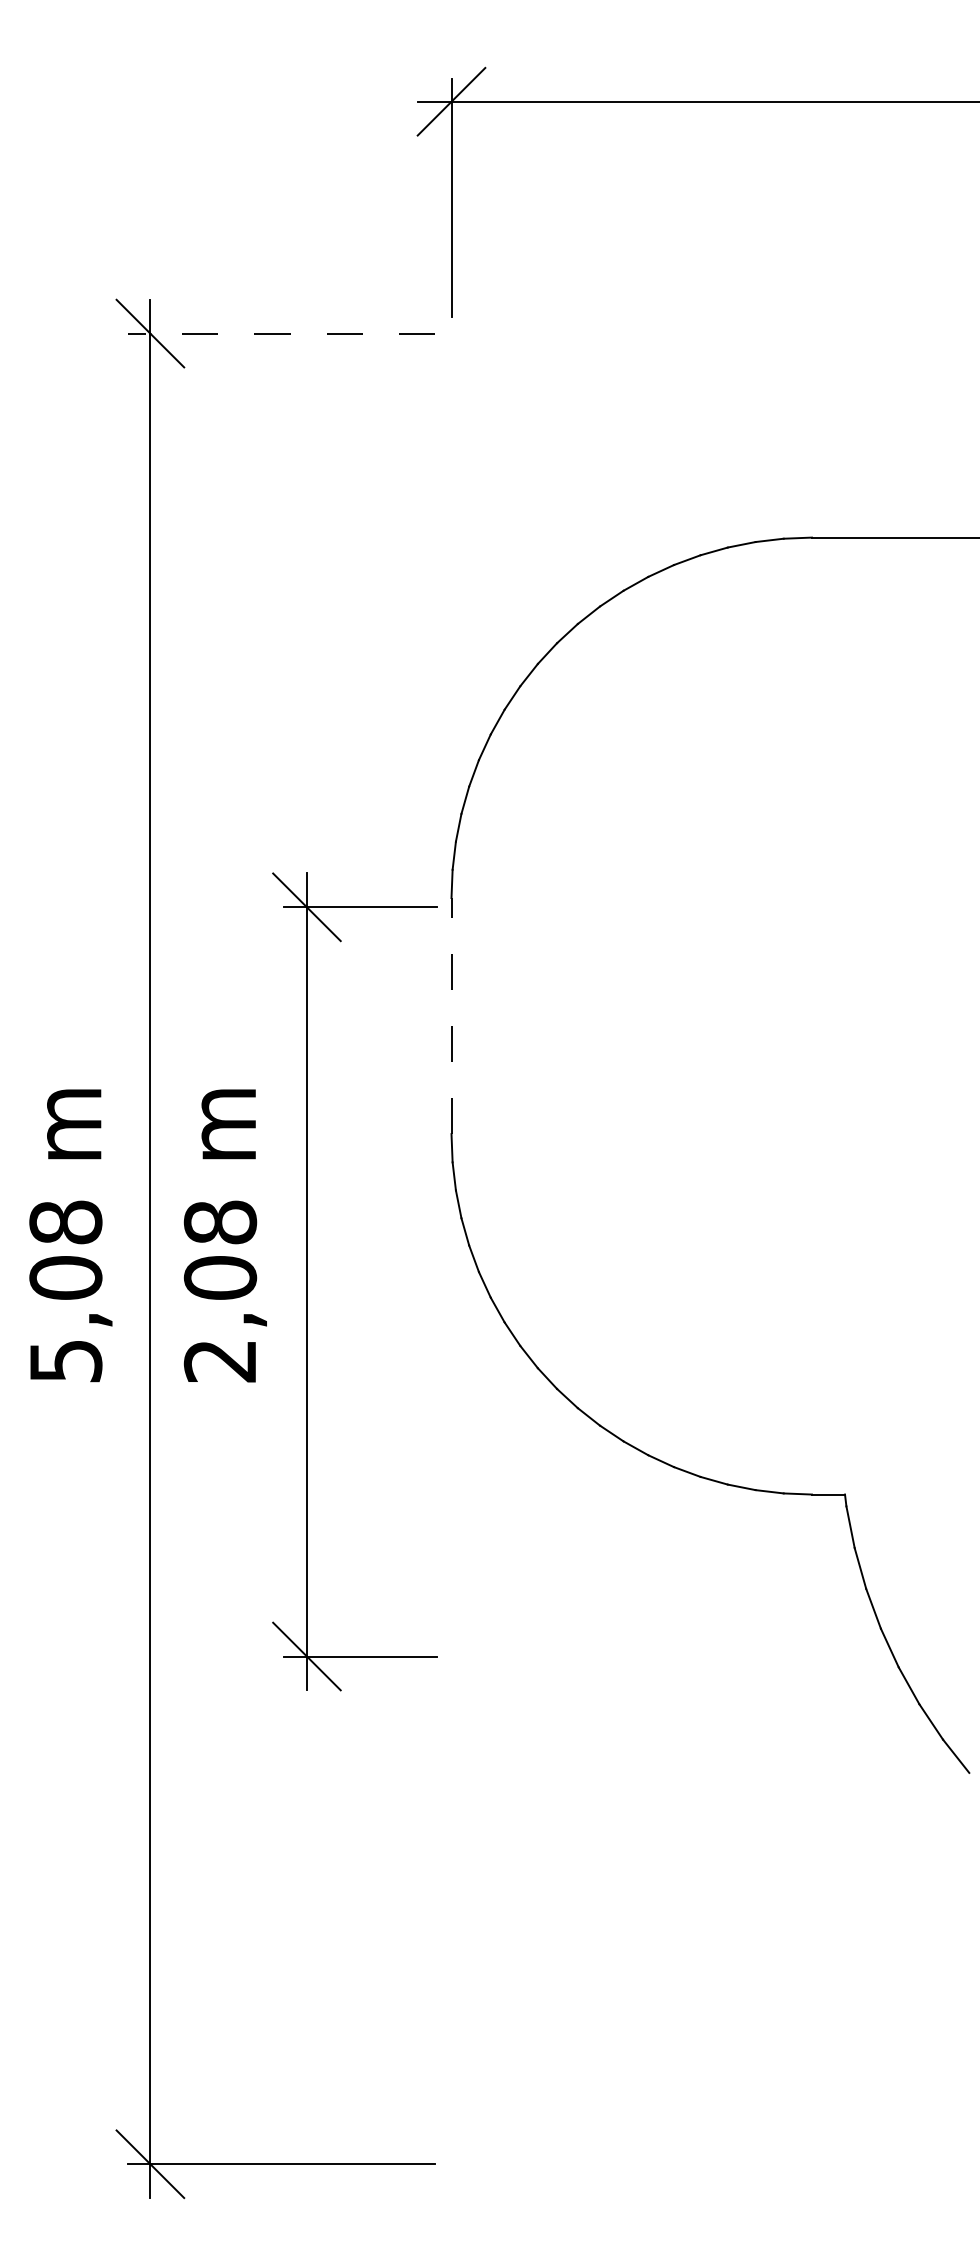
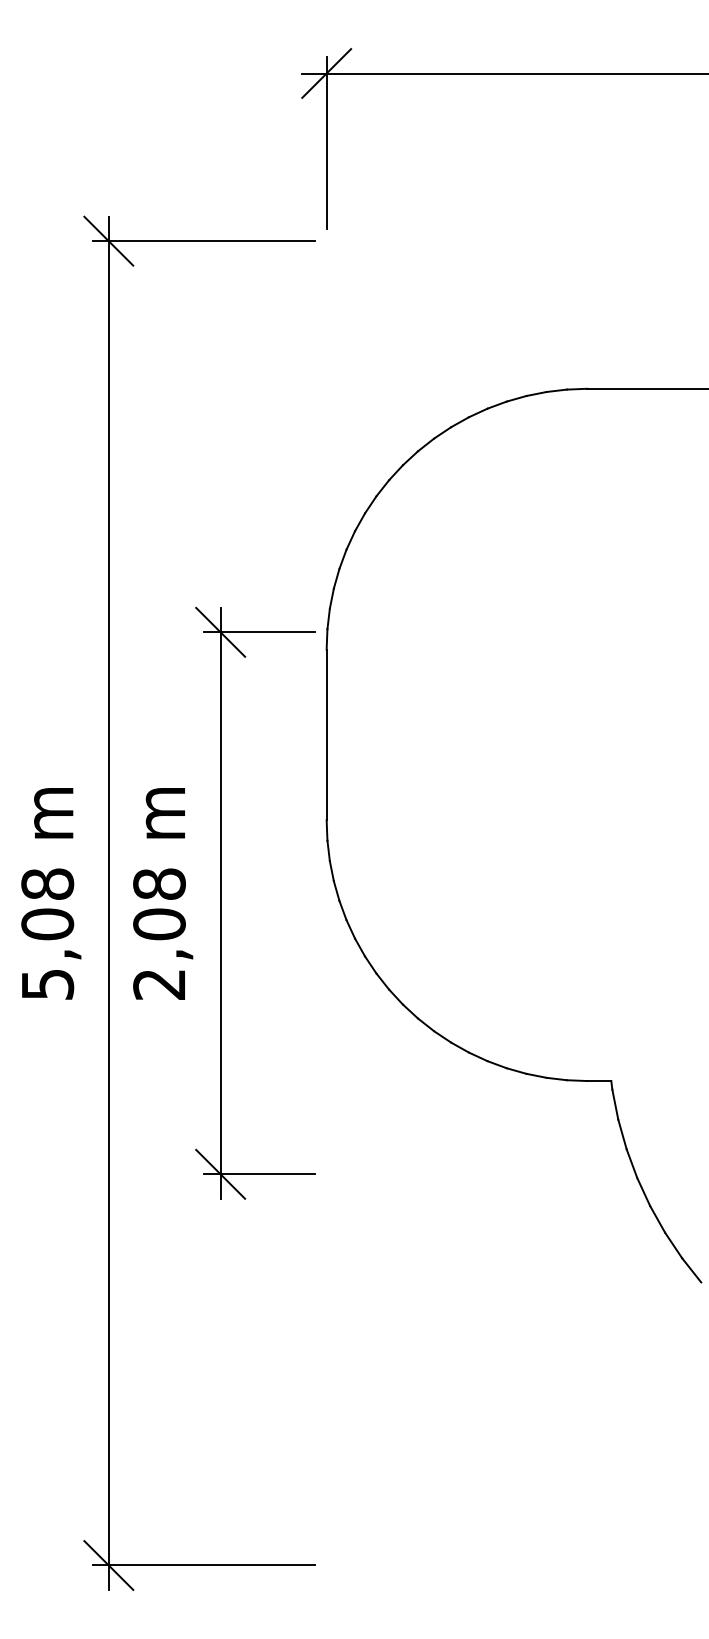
line: (280, 333) -> (202, 241), dashed -> solid
line: (451, 1015) -> (326, 734), dashed -> solid
part: (307, 1281) -> (221, 903), moved

